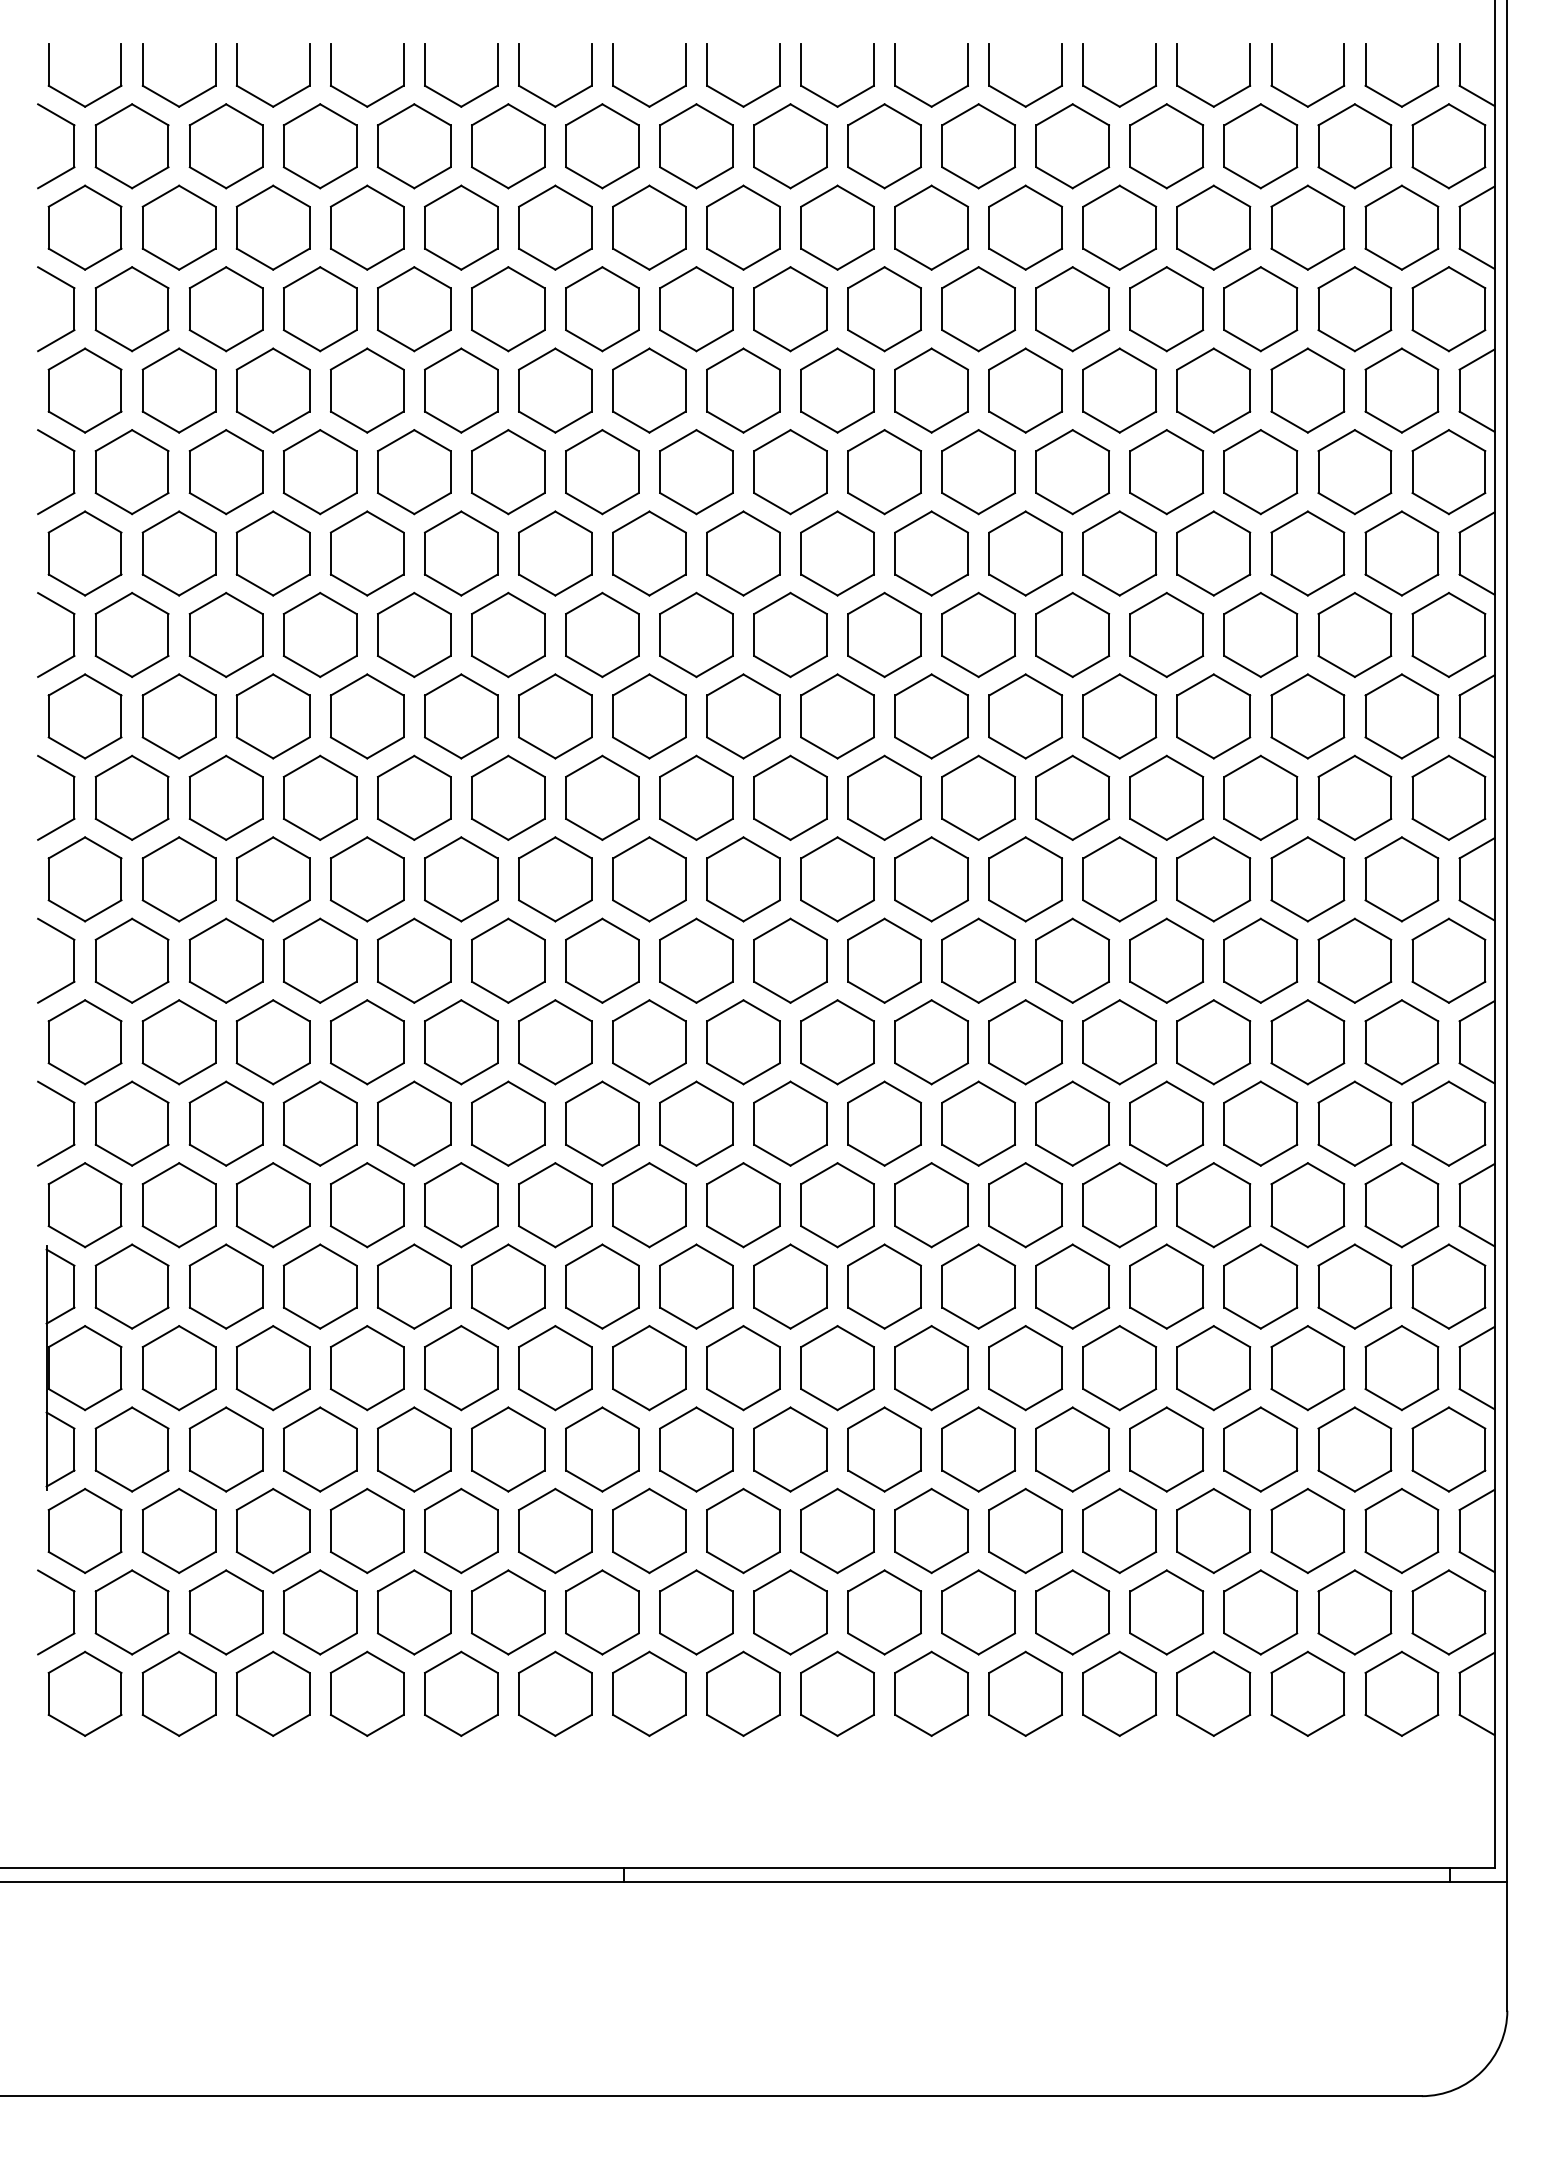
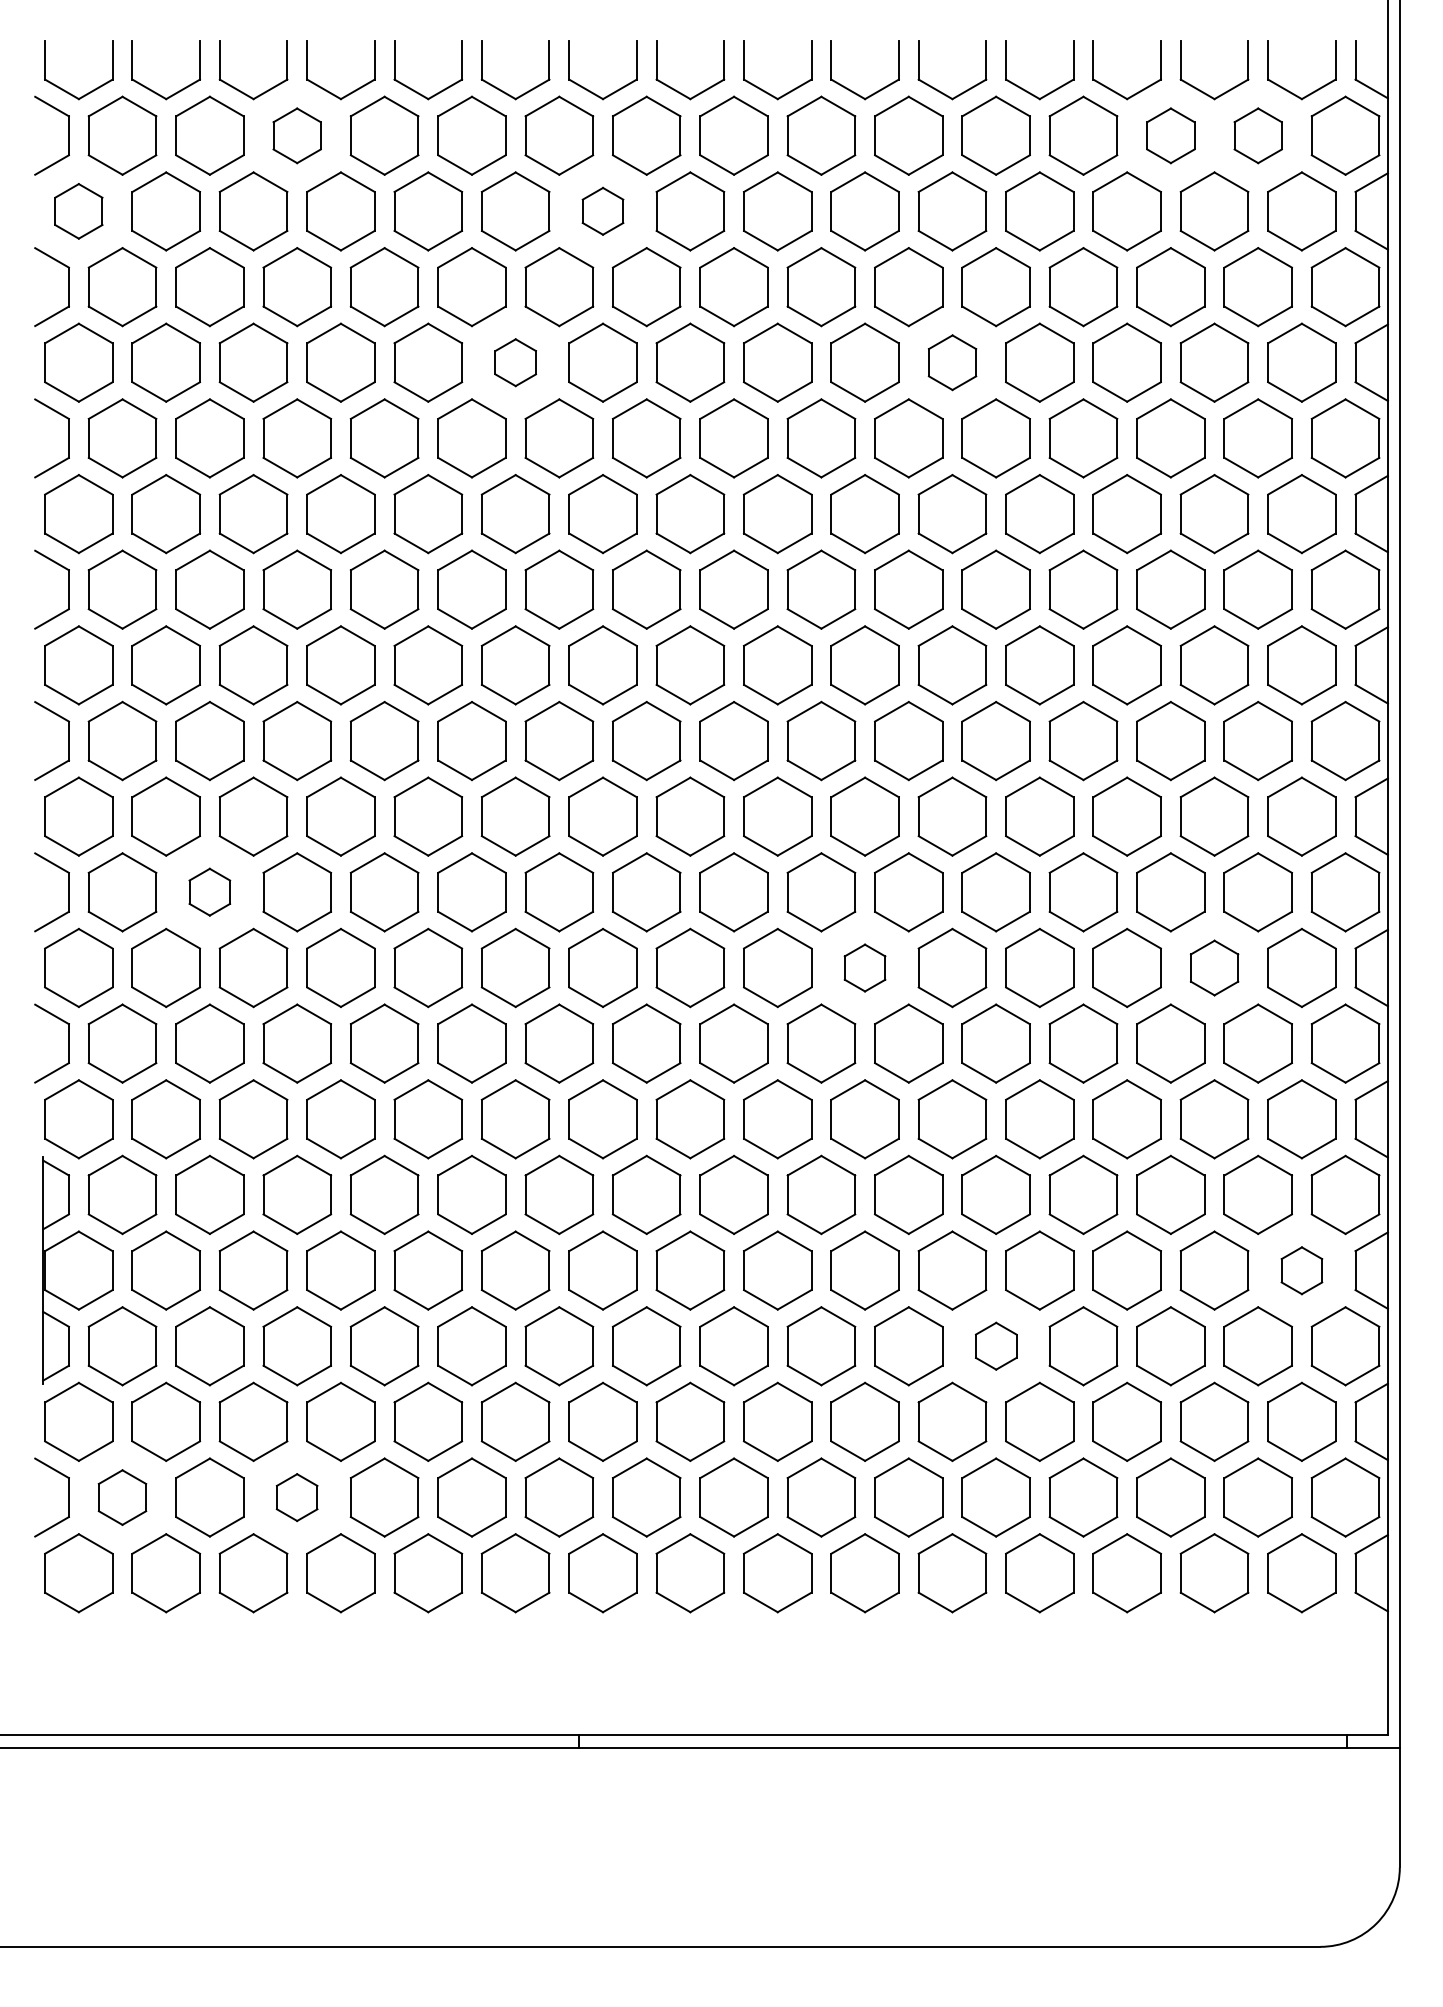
part: (319, 146) -> (296, 136), size x0.7
part: (1260, 146) -> (1170, 136), size x0.7
part: (1354, 146) -> (1257, 136), size x0.7
part: (84, 227) -> (78, 211), size x0.7
part: (649, 227) -> (603, 211), size x0.6
part: (555, 390) -> (515, 362), size x0.6
part: (1025, 390) -> (952, 362), size x0.7
part: (225, 960) -> (209, 892), size x0.6
part: (931, 1042) -> (864, 968), size x0.6
part: (1307, 1042) -> (1214, 968), size x0.7
part: (1401, 1368) -> (1301, 1270), size x0.6
part: (1072, 1449) -> (995, 1346), size x0.6
part: (131, 1612) -> (121, 1497), size x0.7
part: (319, 1612) -> (296, 1497), size x0.6

